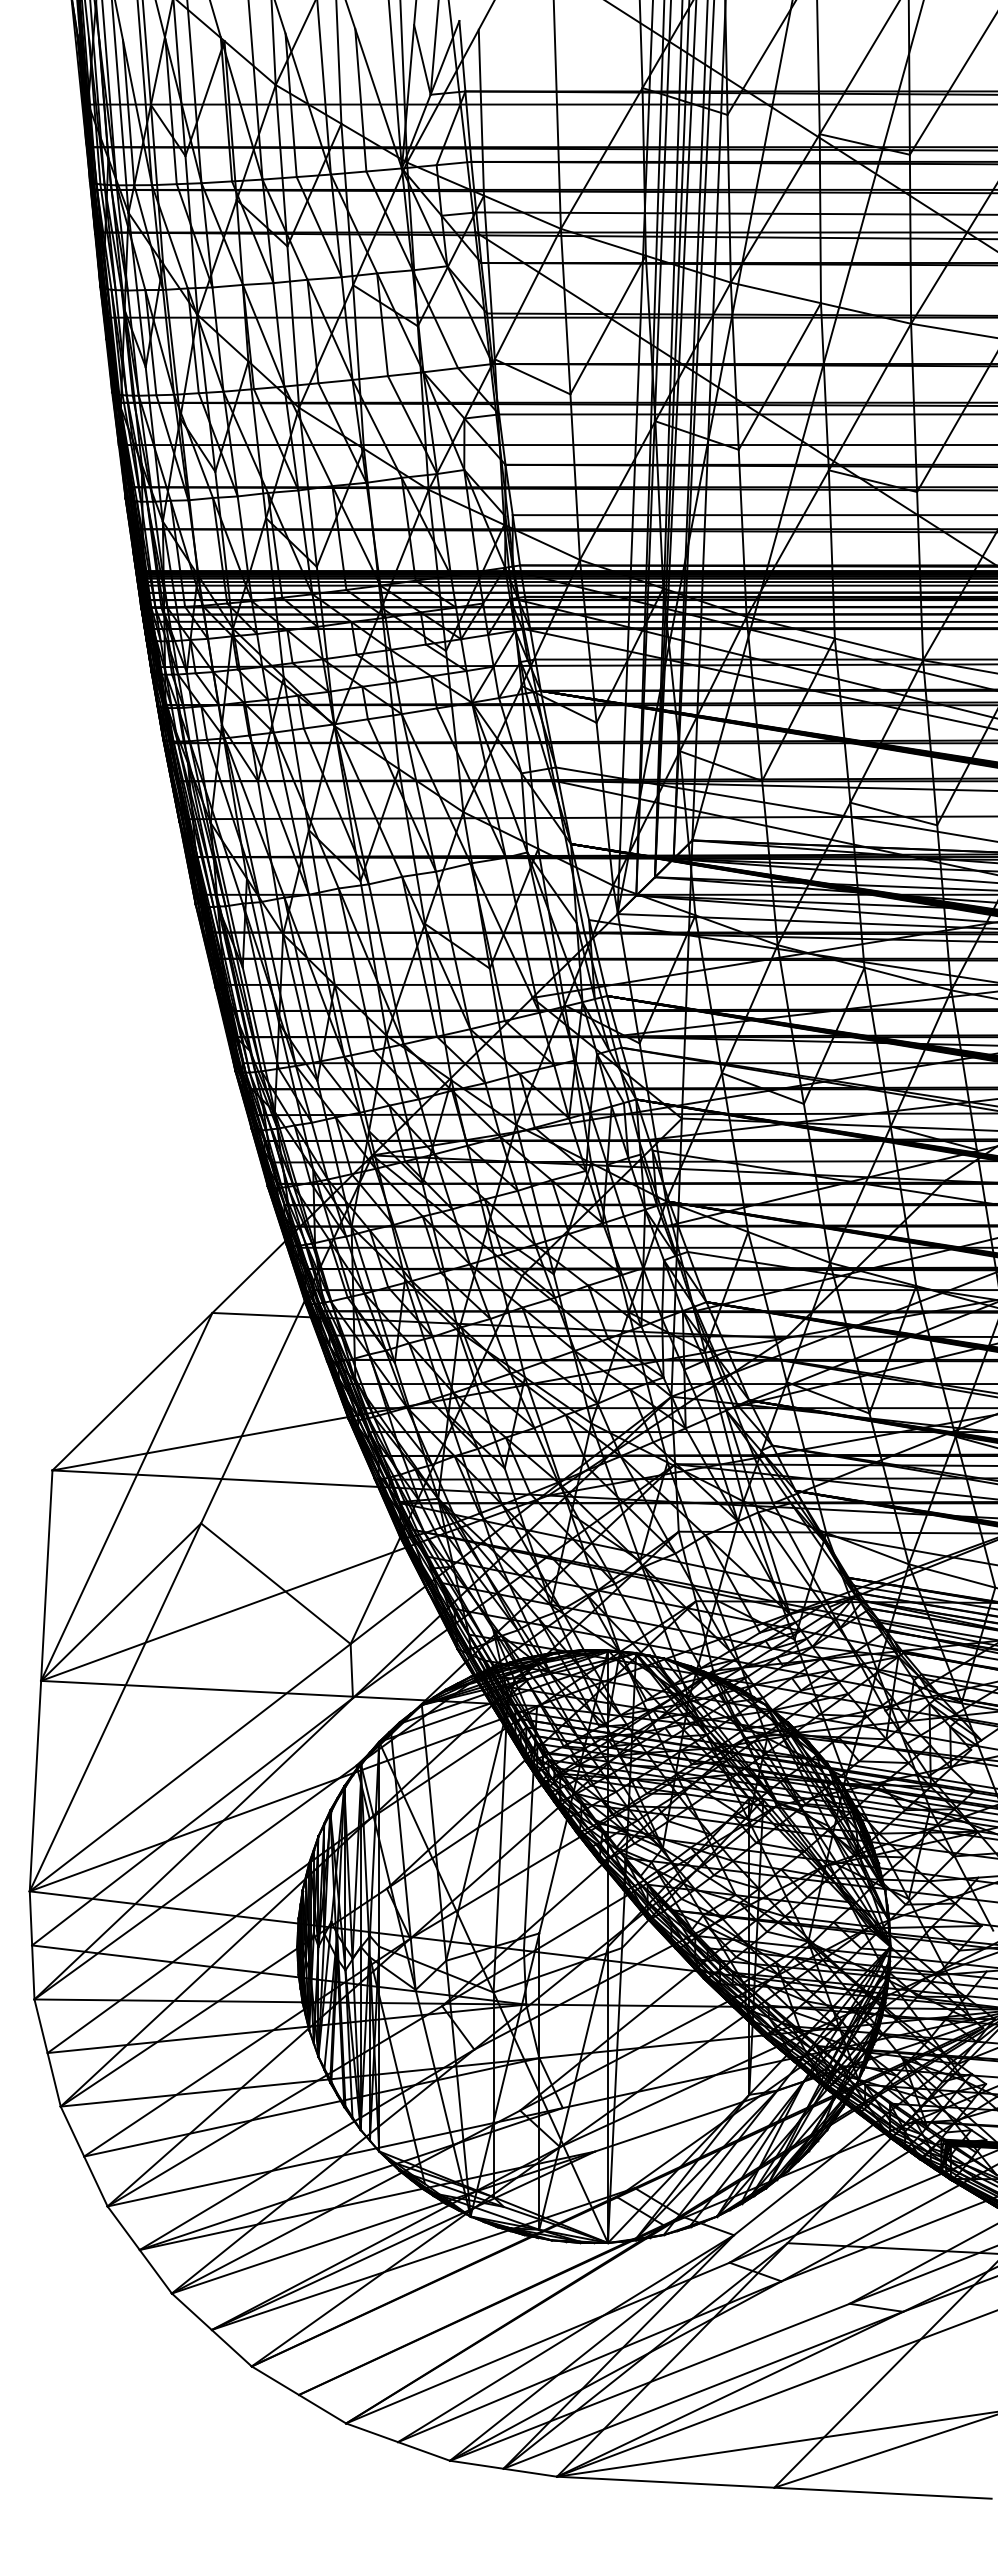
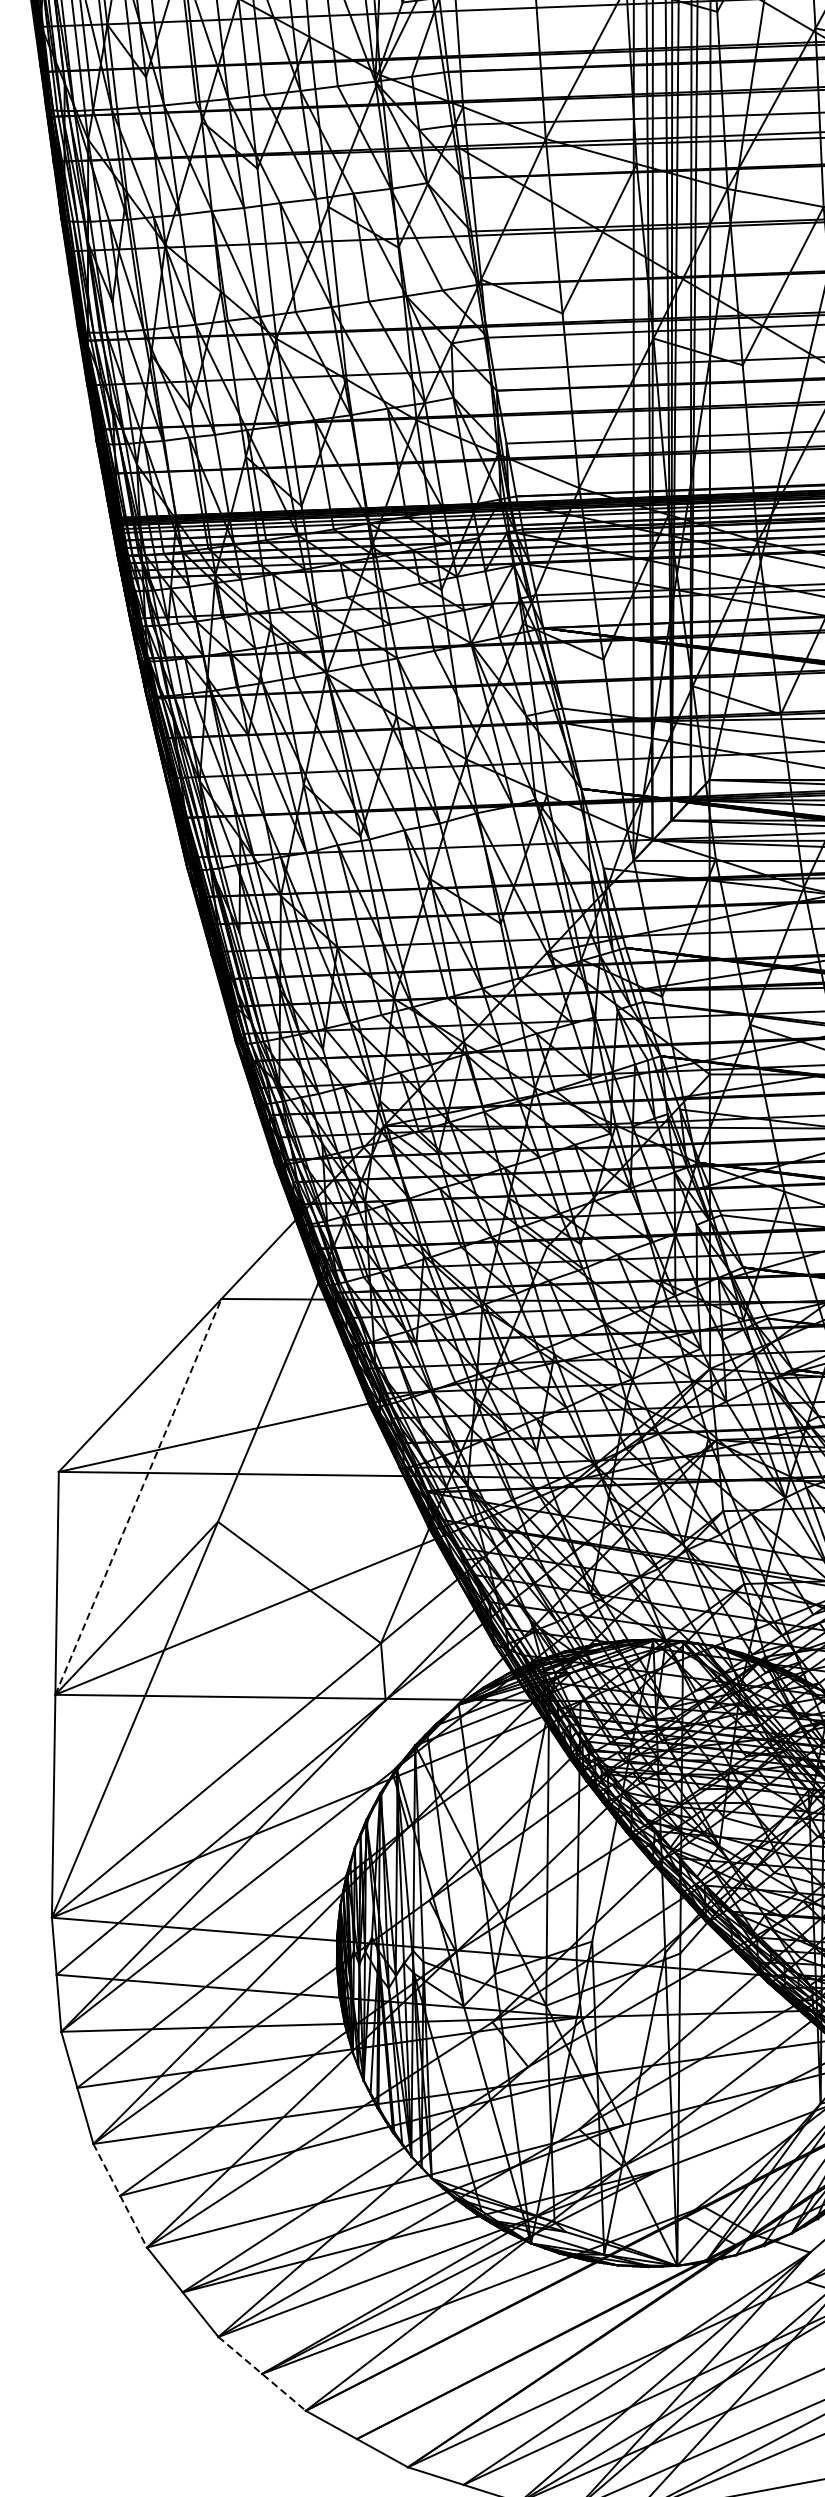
line: (126, 1496) -> (138, 1496), solid -> dashed
line: (84, 2156) -> (120, 2195), solid -> dashed
line: (212, 2330) -> (262, 2374), solid -> dashed

